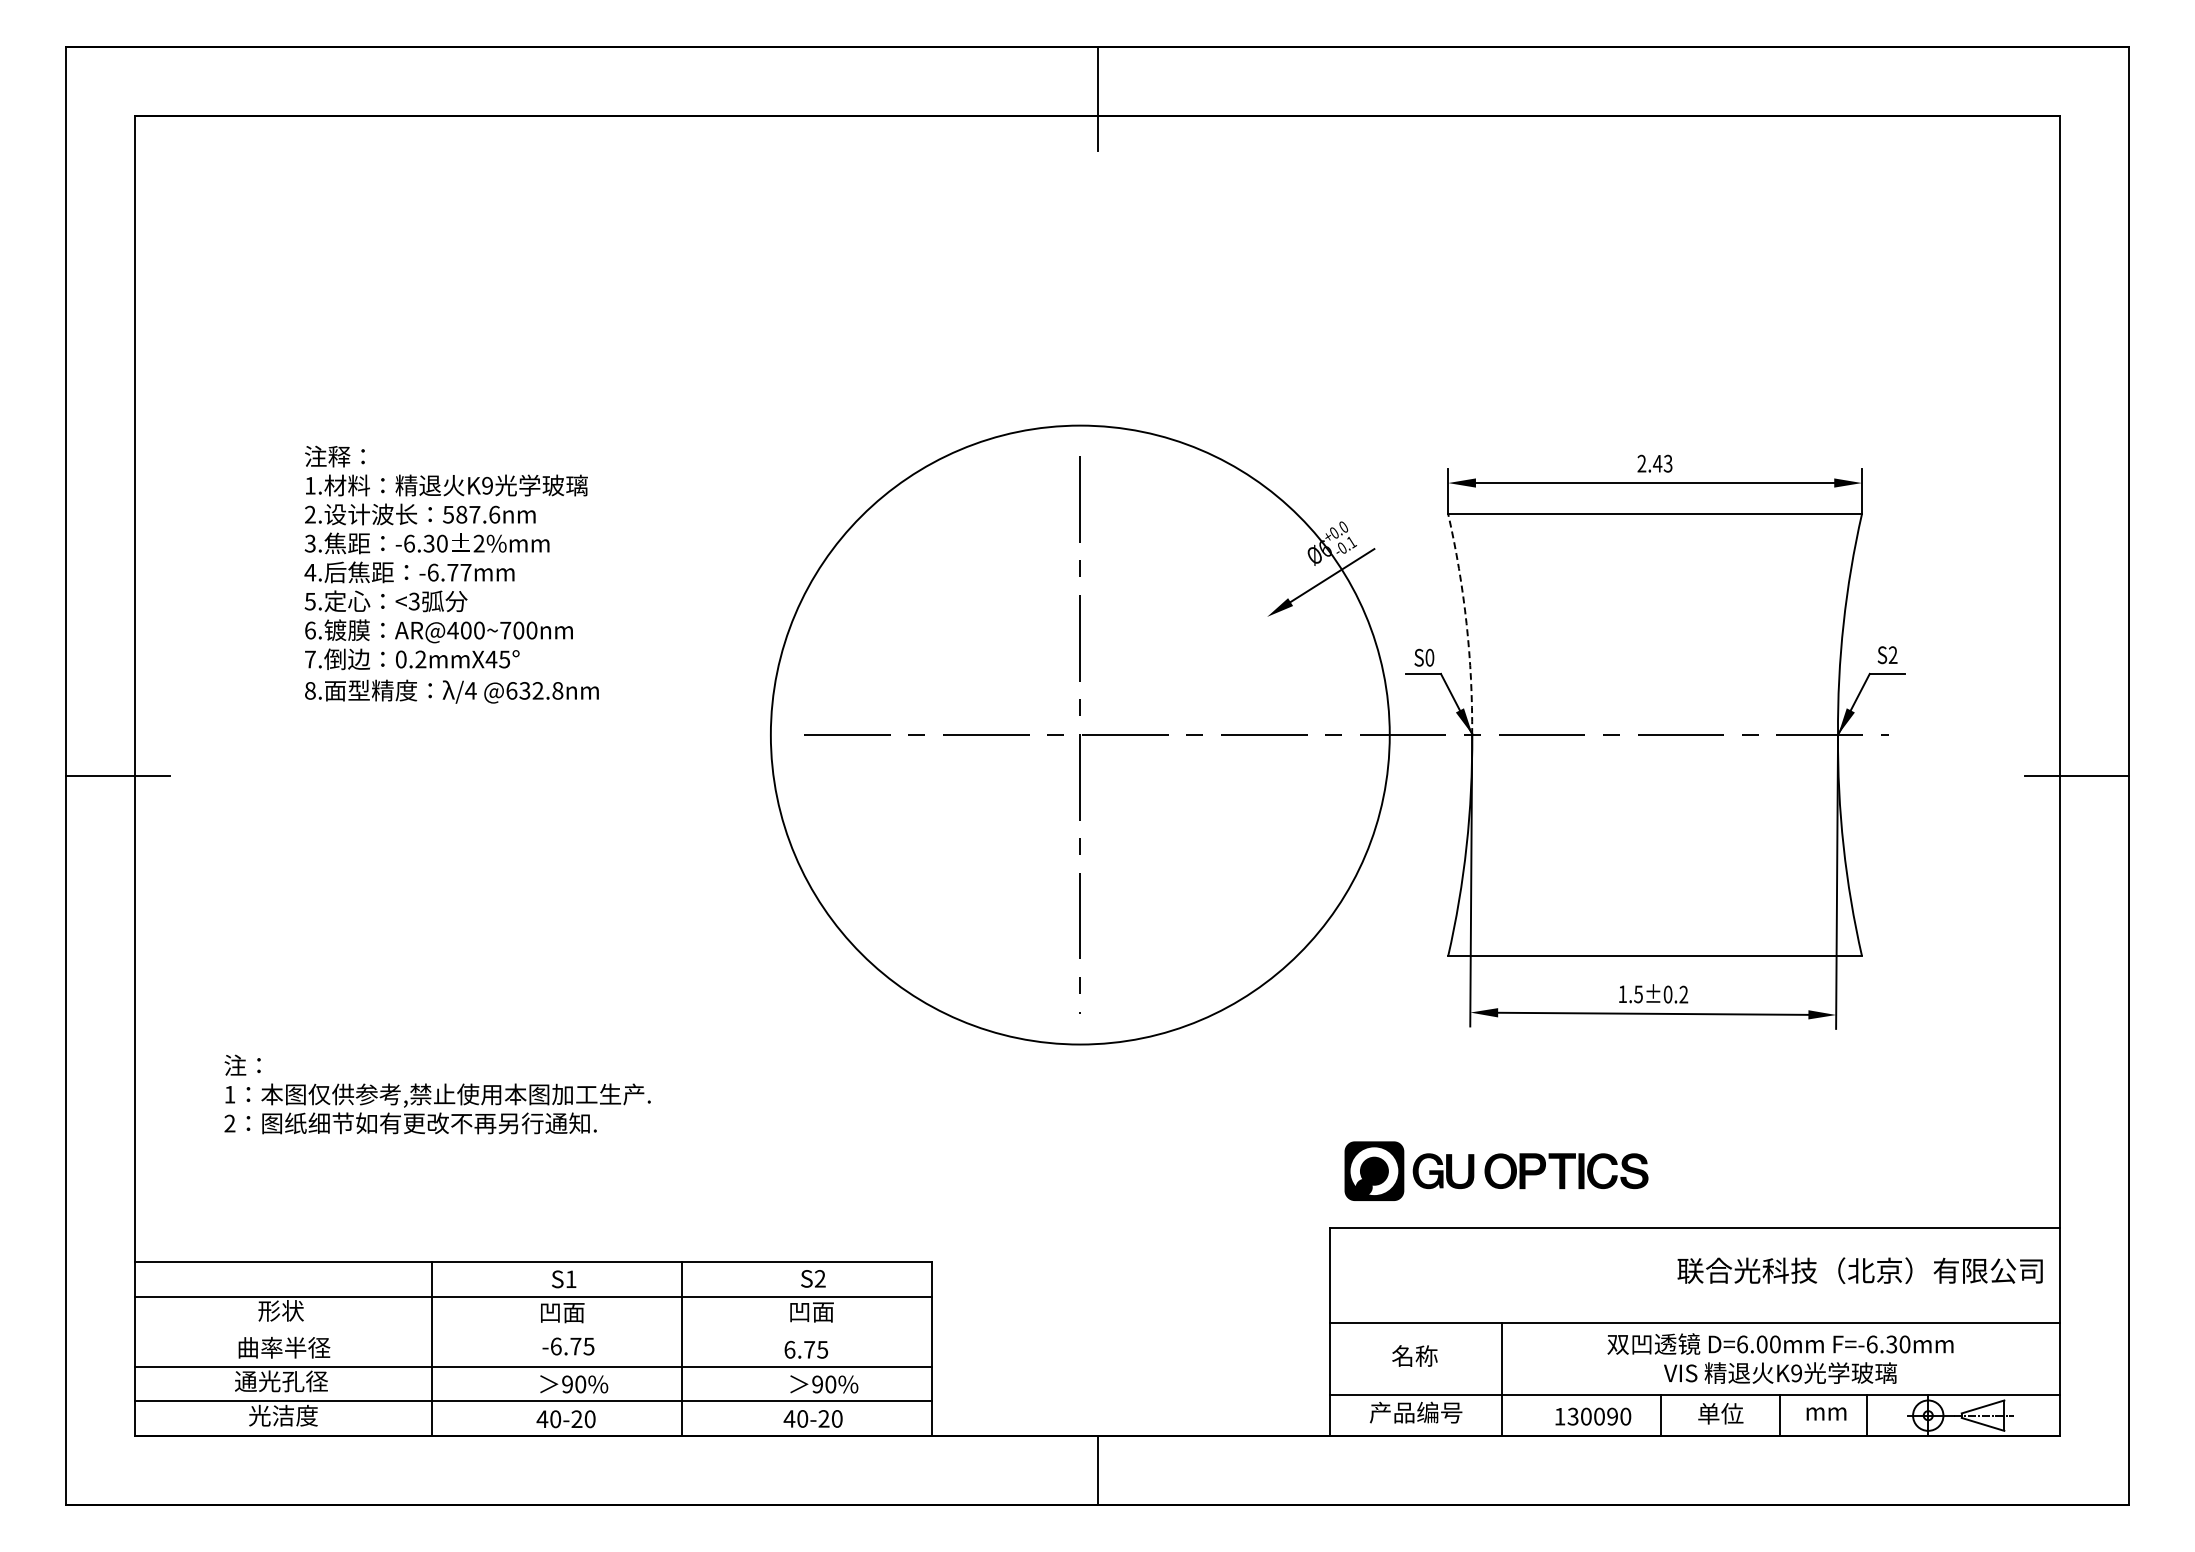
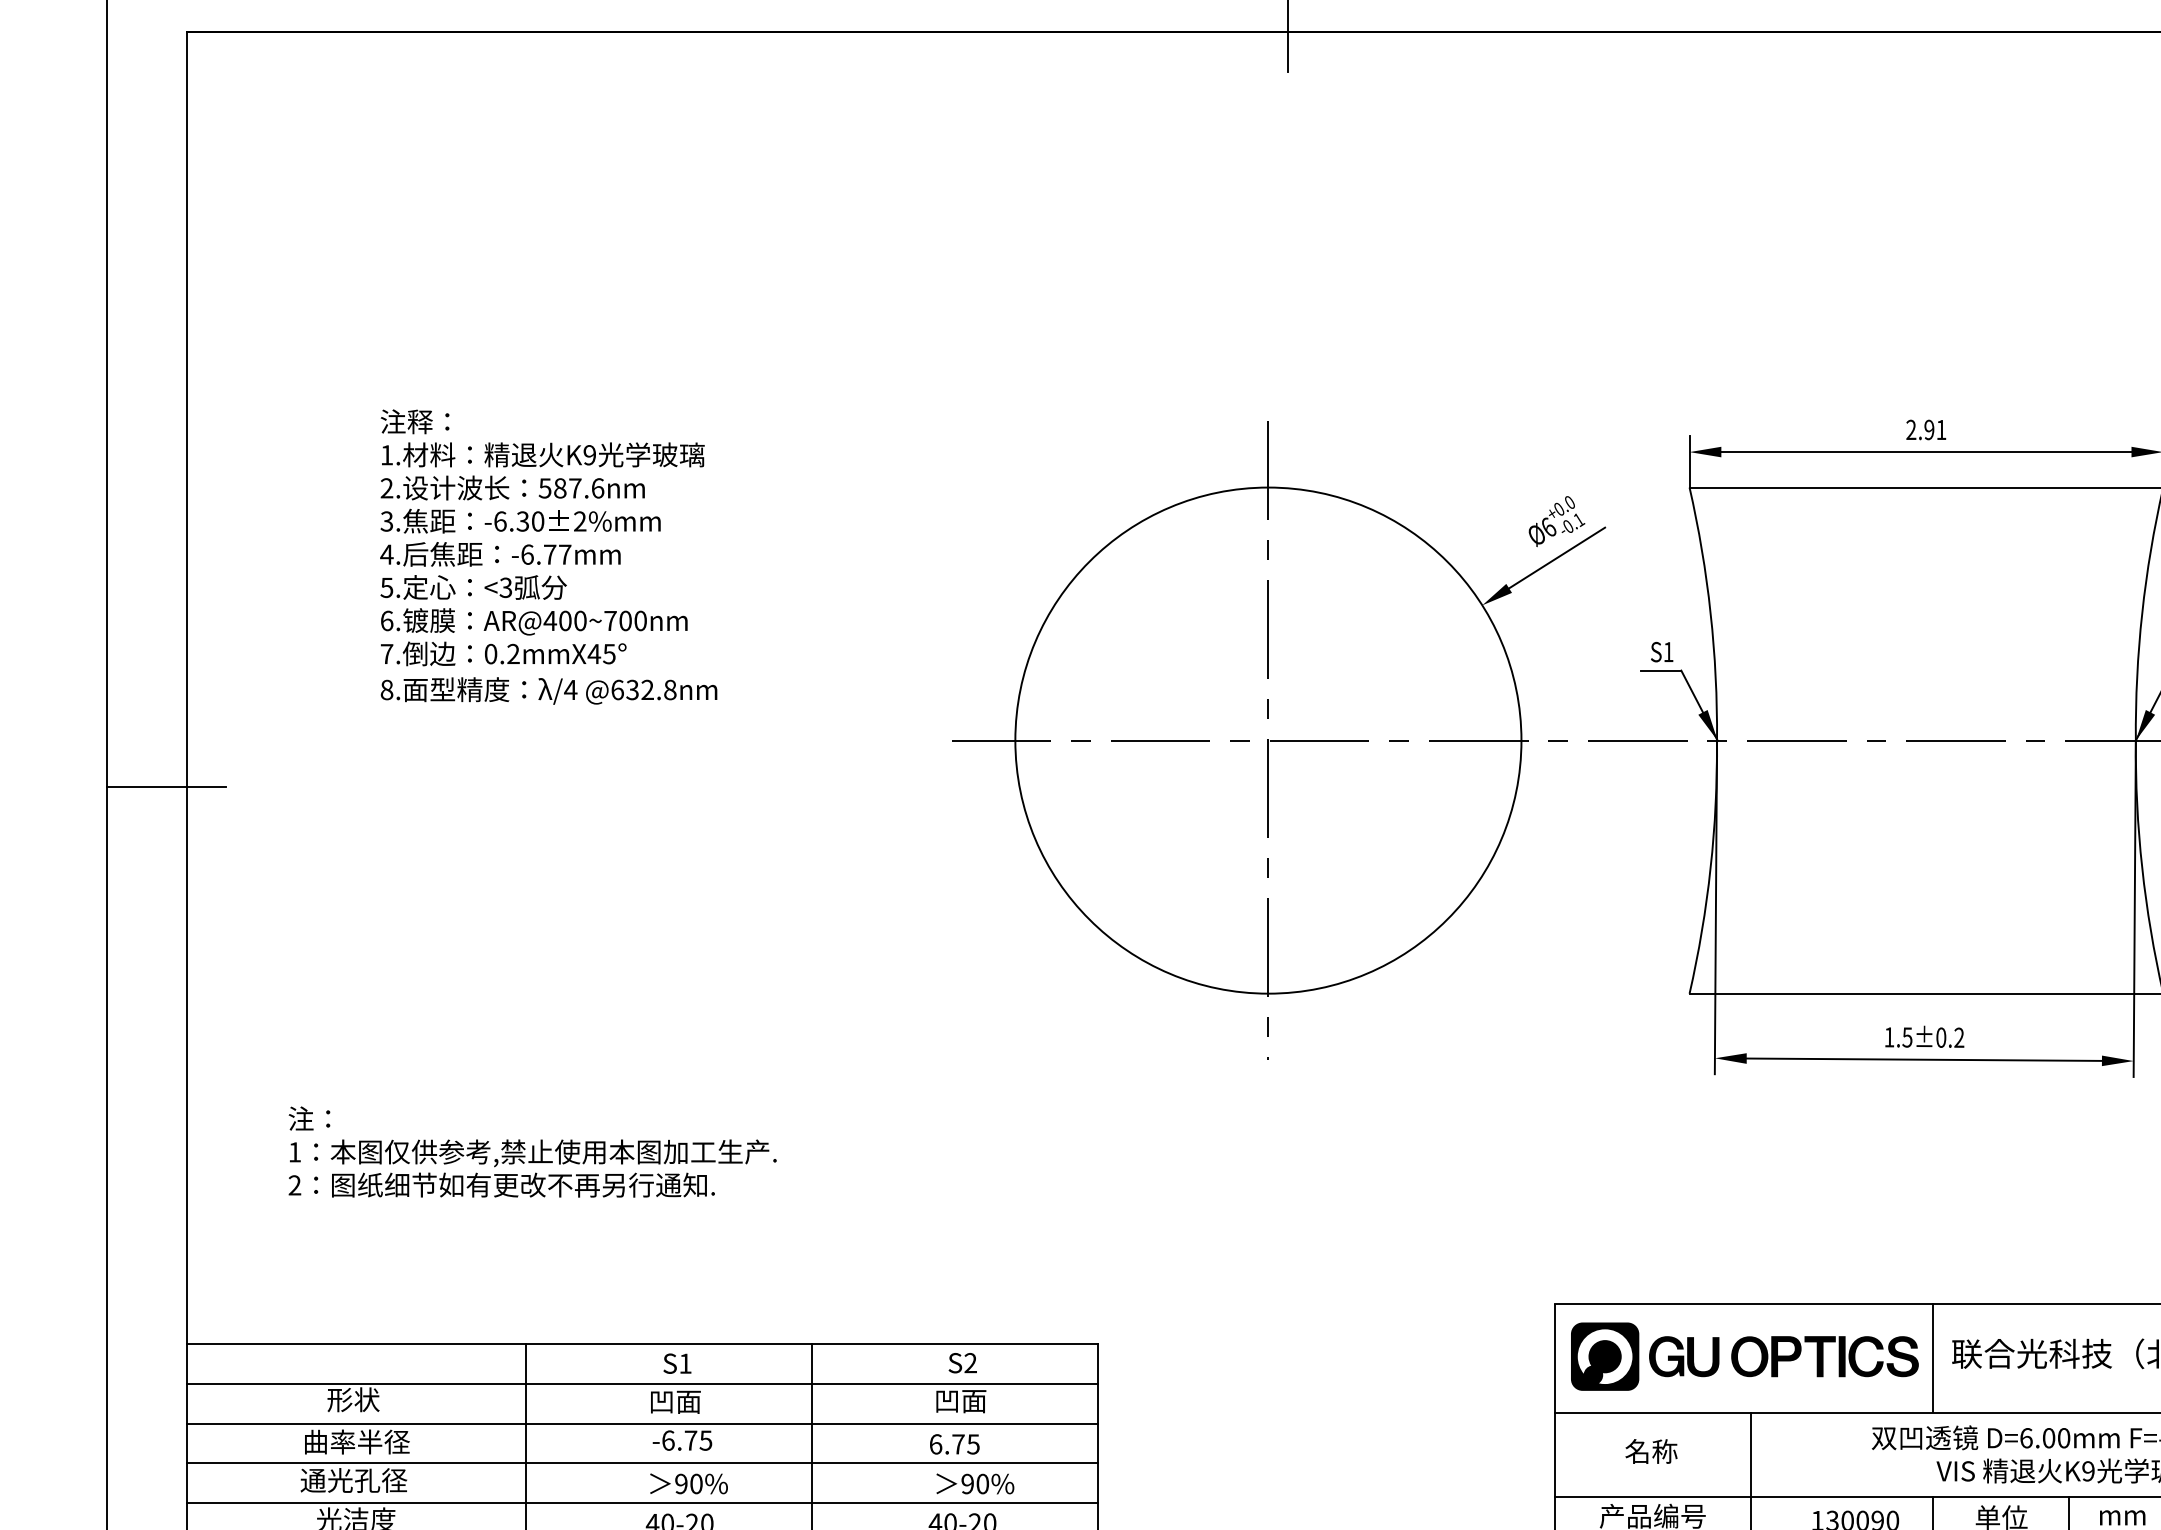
text: (1662, 463) -> (1934, 429), 2.43 -> 2.91
arc: (1466, 623) -> (1710, 612), dashed -> solid
text: (1429, 657) -> (1668, 651), S0 -> S1
circle: (1080, 735) -> (1268, 741), size x0.71
part: (1496, 1170) -> (1744, 1355), moved
line: (1661, 1274) -> (1933, 1358), added
line: (533, 1331) -> (642, 1423), added

